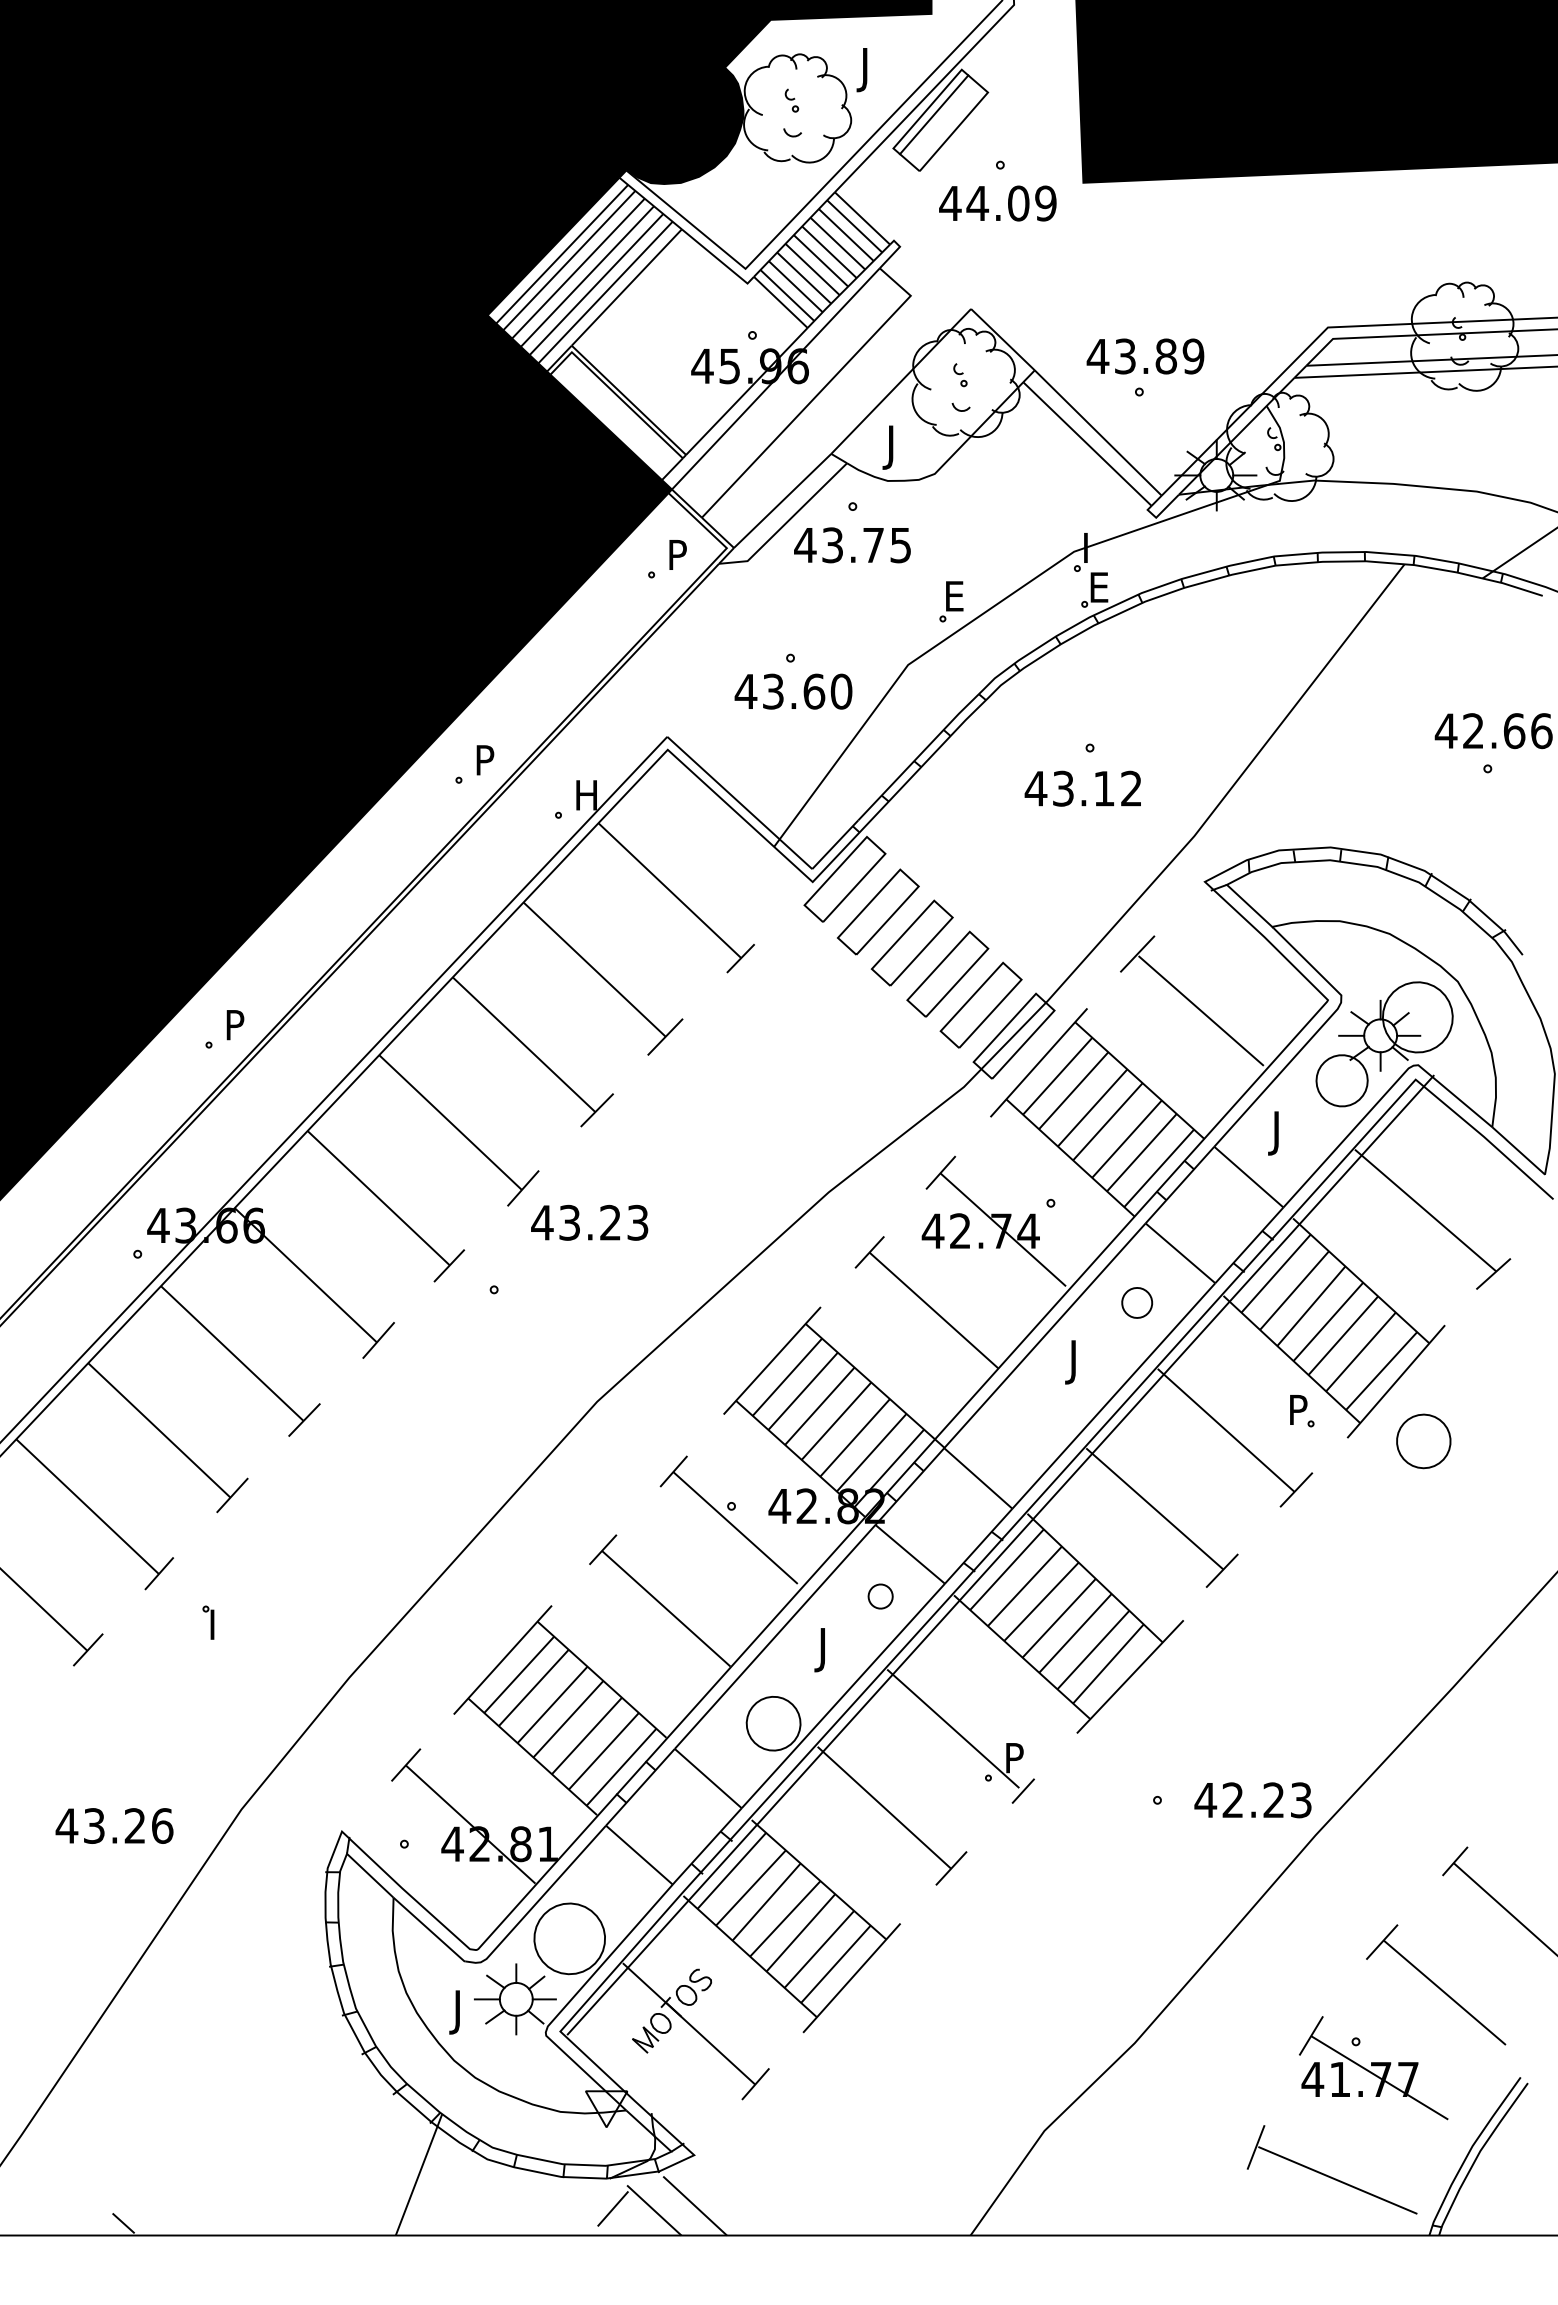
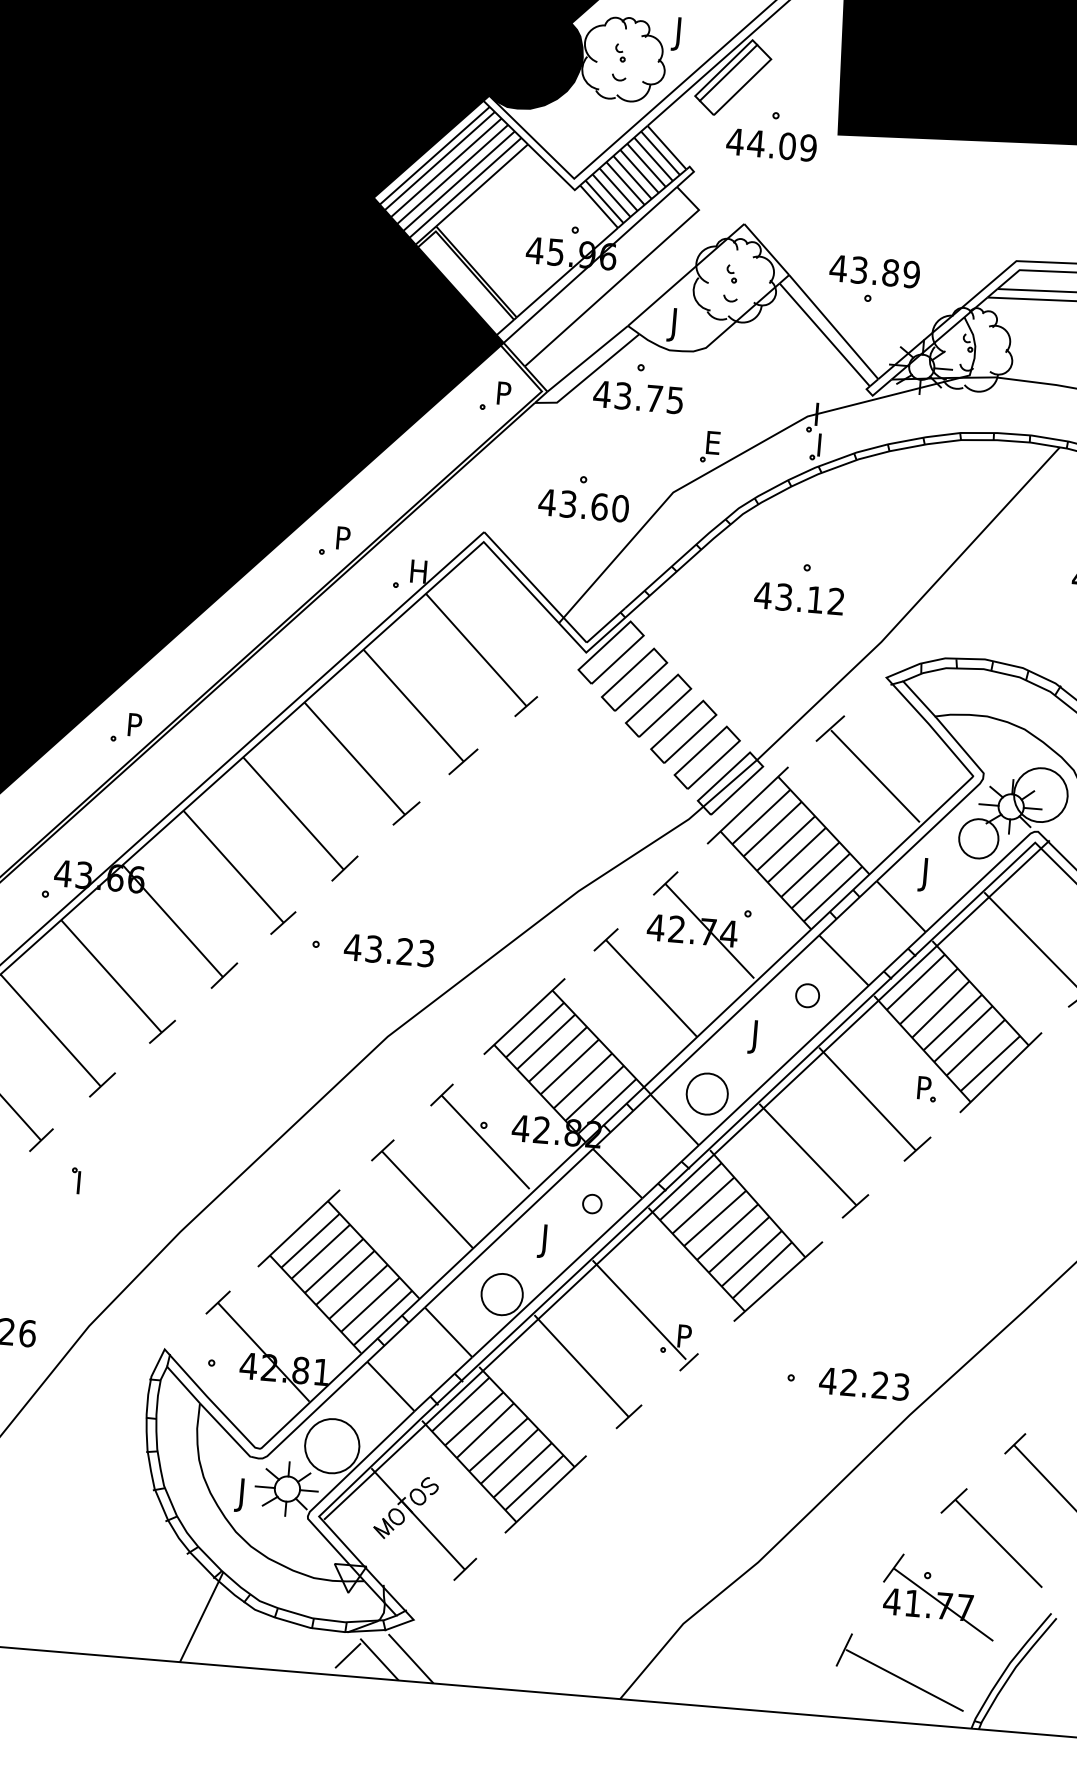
text: (1101, 587) -> (826, 445), E -> I
text: (589, 1222) -> (389, 950), moved
part: (1423, 1441) -> (707, 1094), moved

